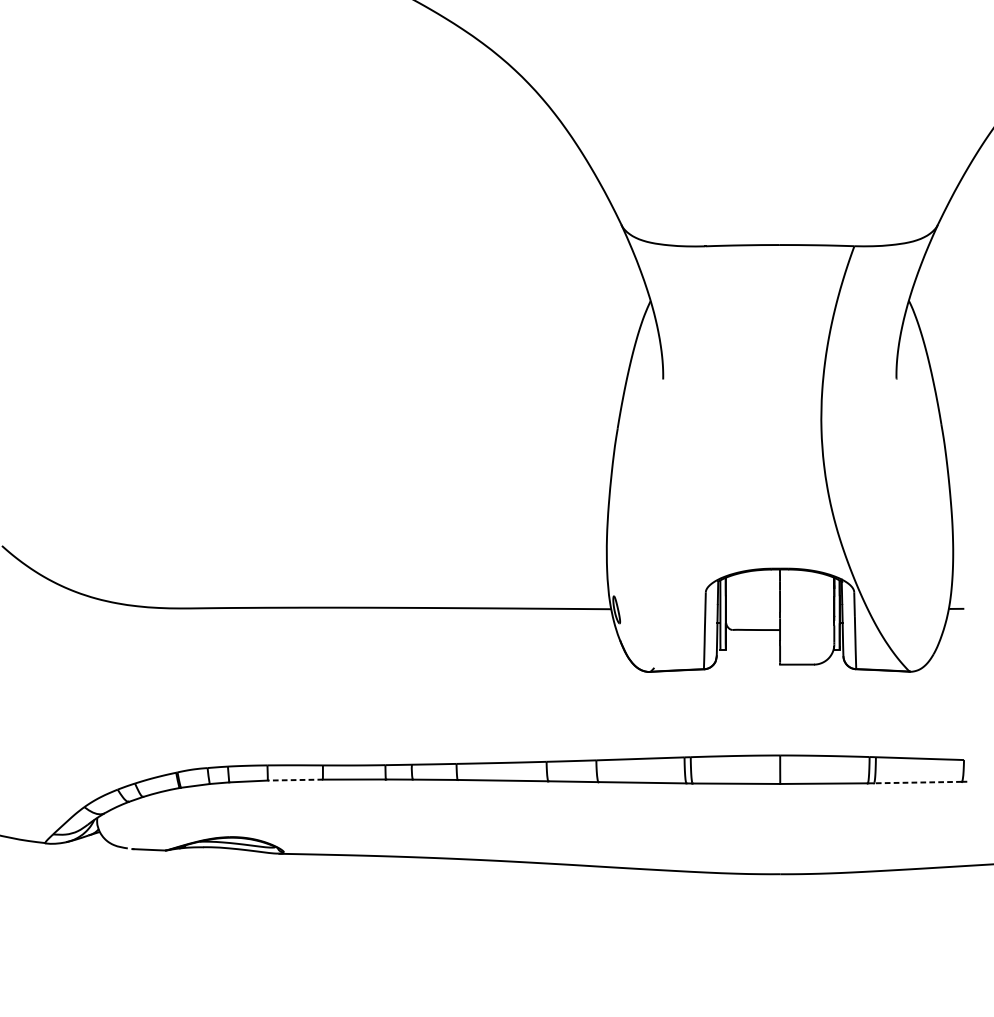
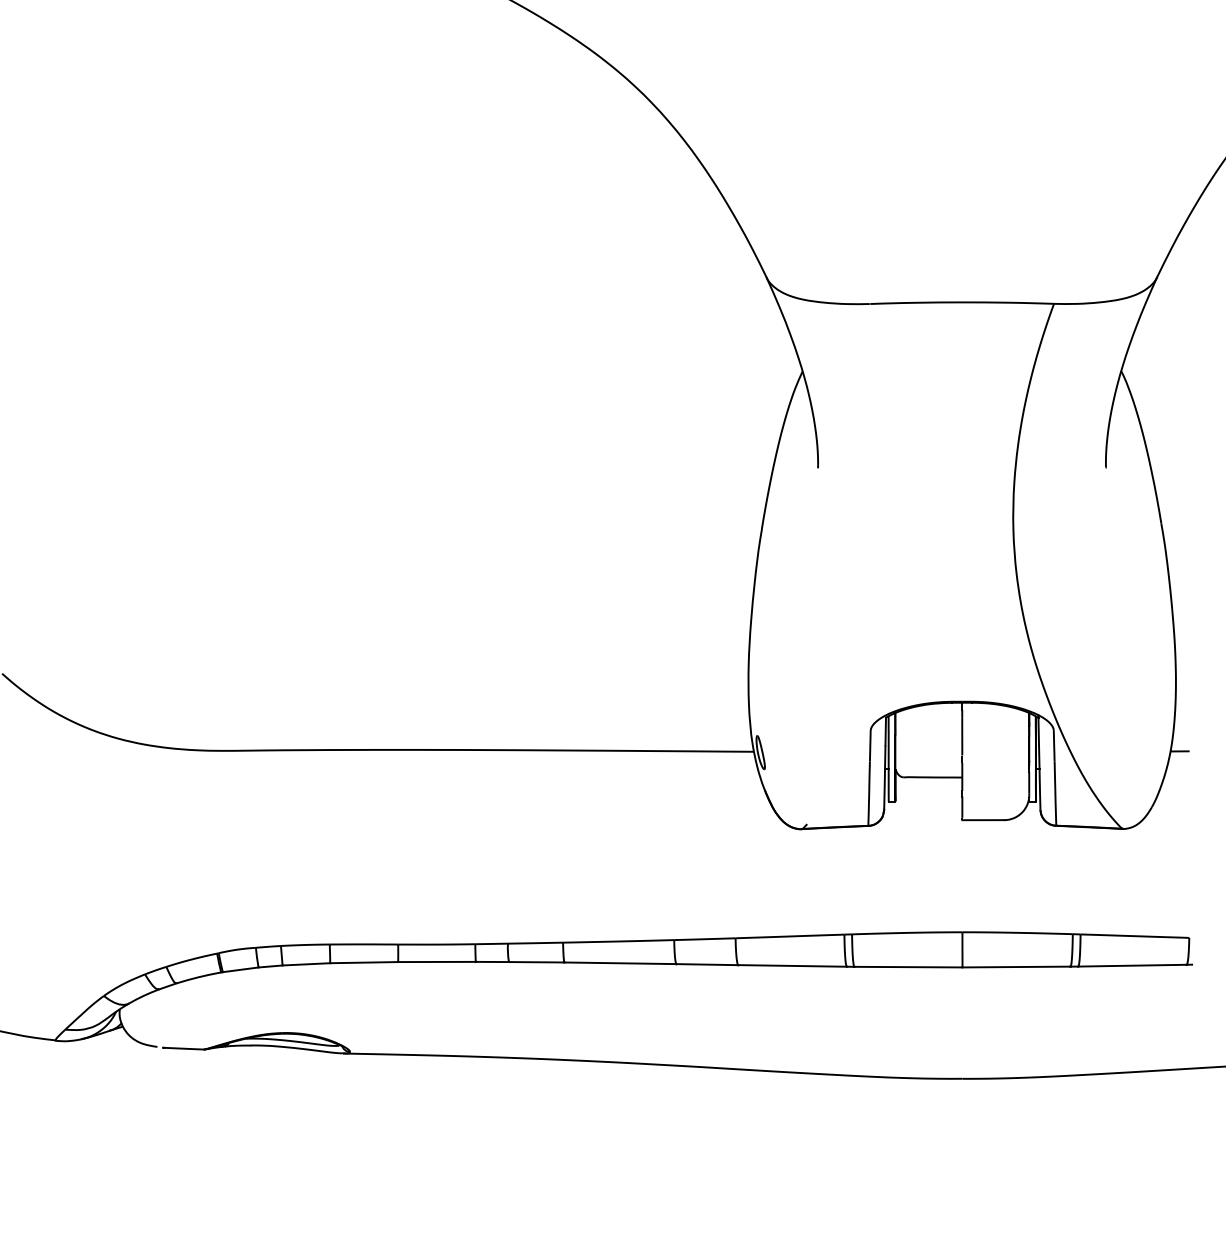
line: (294, 779) -> (363, 962), dashed -> solid
line: (917, 782) -> (1131, 965), dashed -> solid

